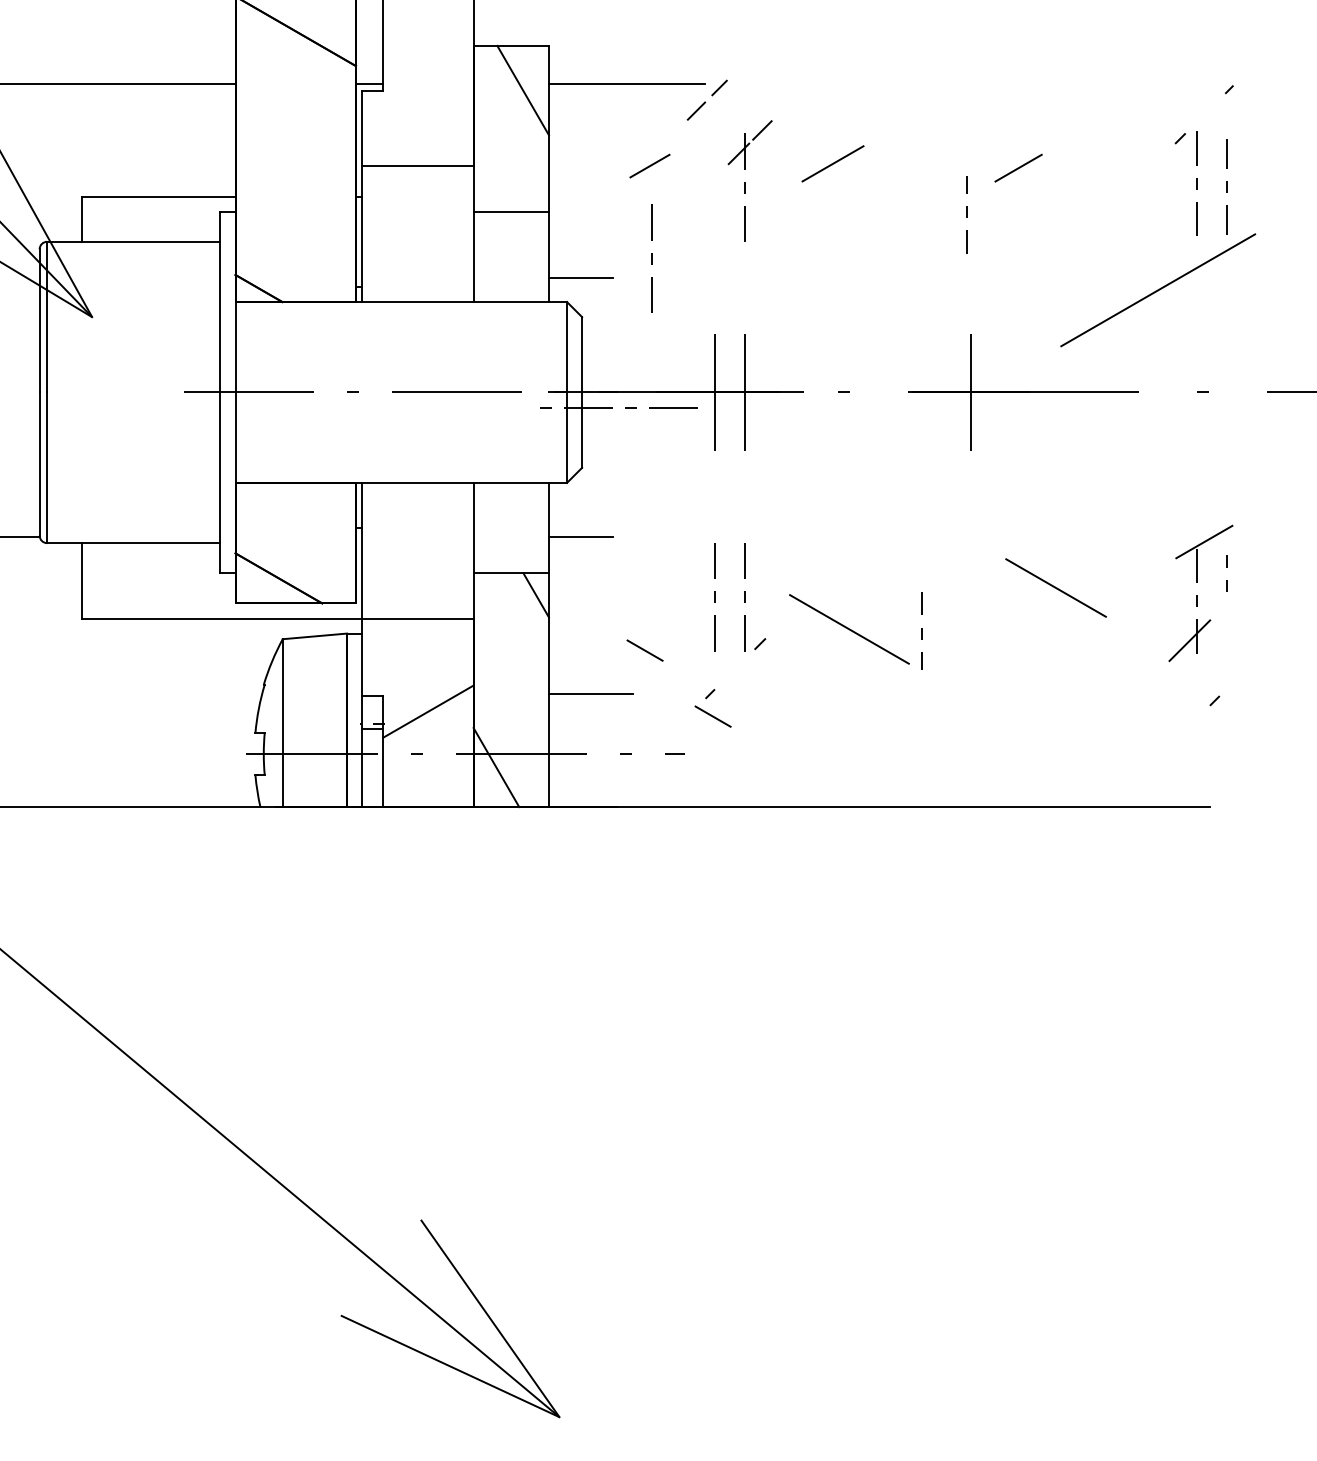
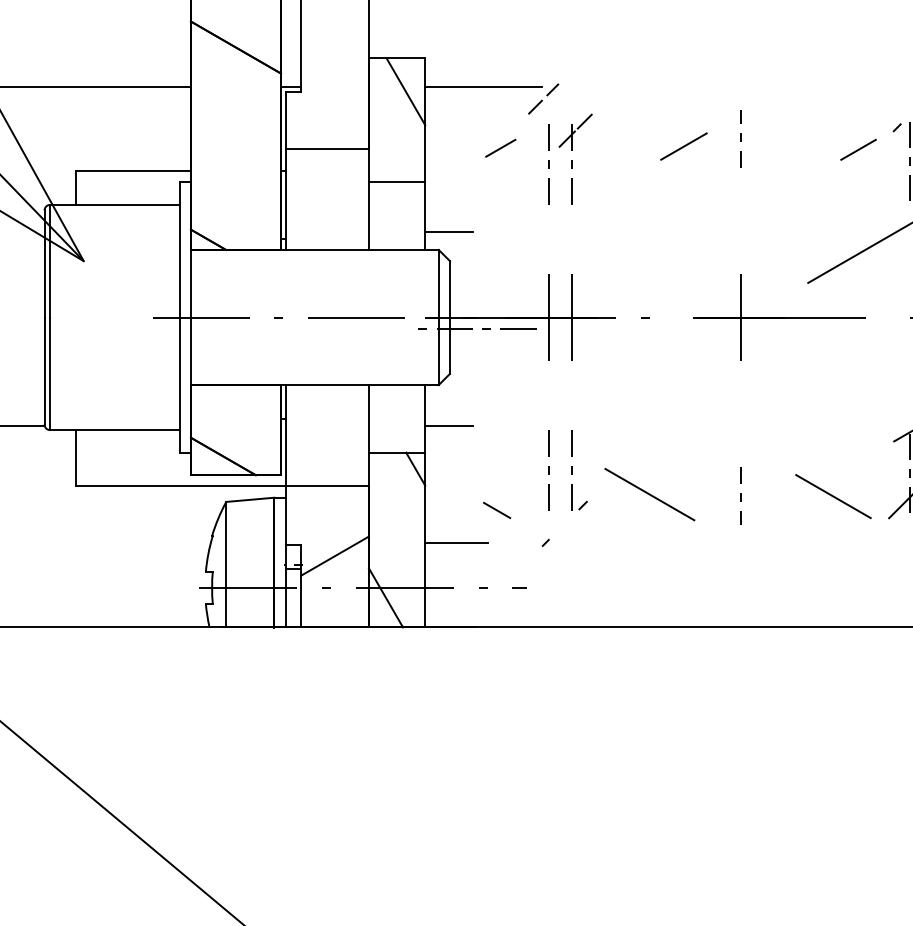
line: (832, 163) -> (683, 146), moved
line: (1018, 167) -> (858, 149), moved
line: (966, 214) -> (740, 138), moved
line: (651, 258) -> (548, 164), moved
line: (1055, 587) -> (833, 496), moved
line: (921, 630) -> (740, 495), moved
line: (712, 716) -> (547, 559), removed

